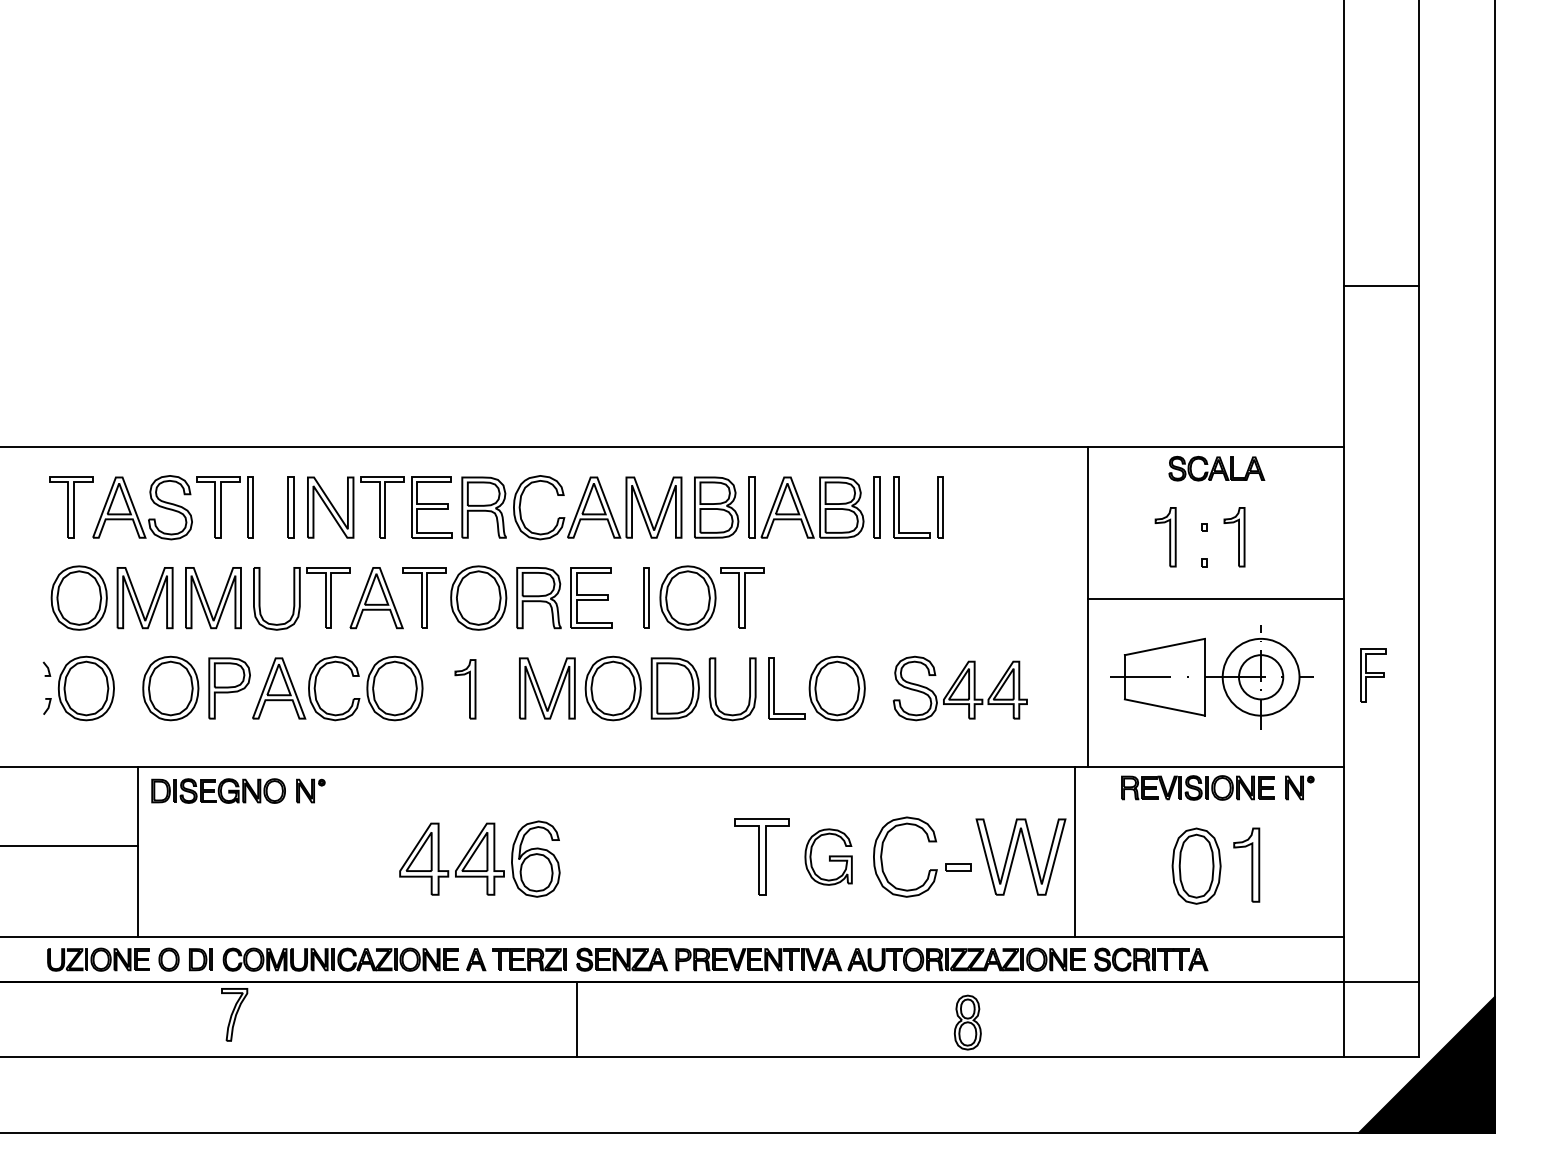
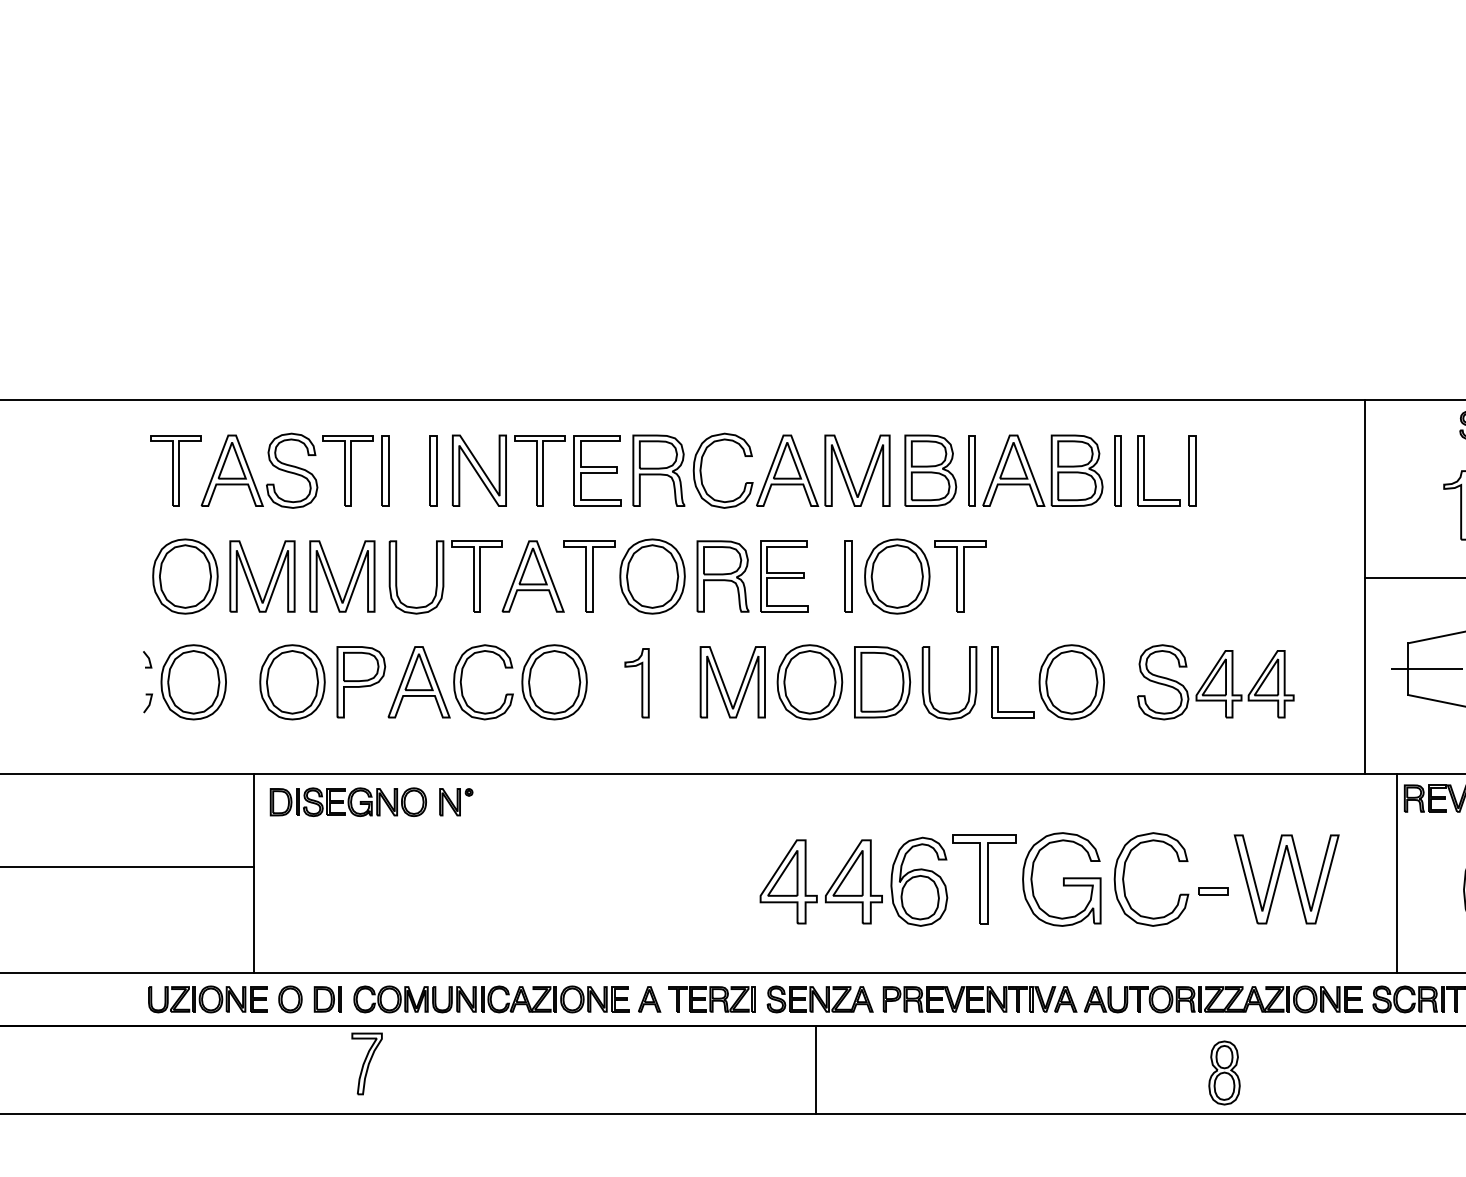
line: (1074, 851) -> (1396, 872), moved
part: (828, 856) -> (1061, 878), size x1.43
part: (479, 858) -> (853, 881), moved
line: (576, 1019) -> (816, 1069), moved

